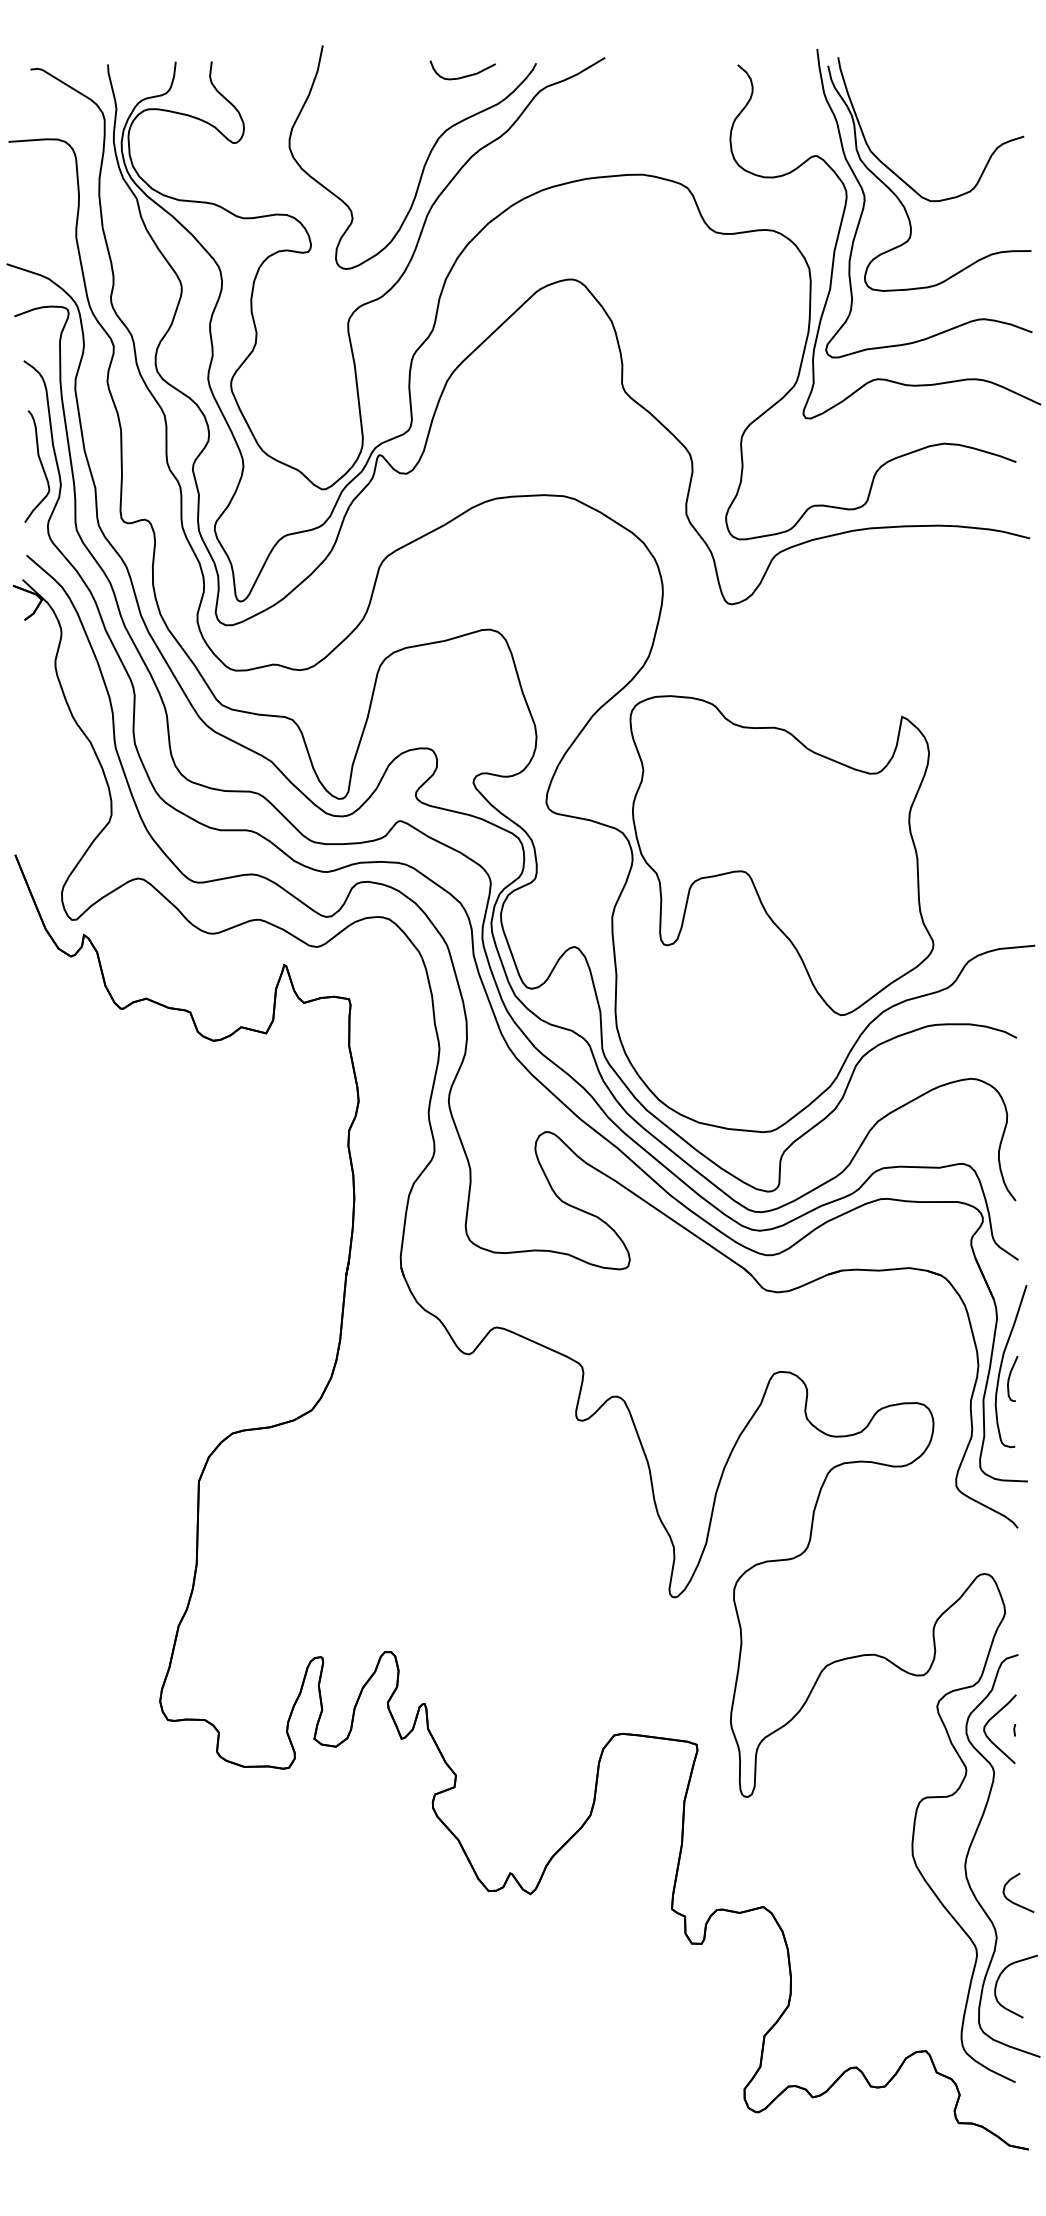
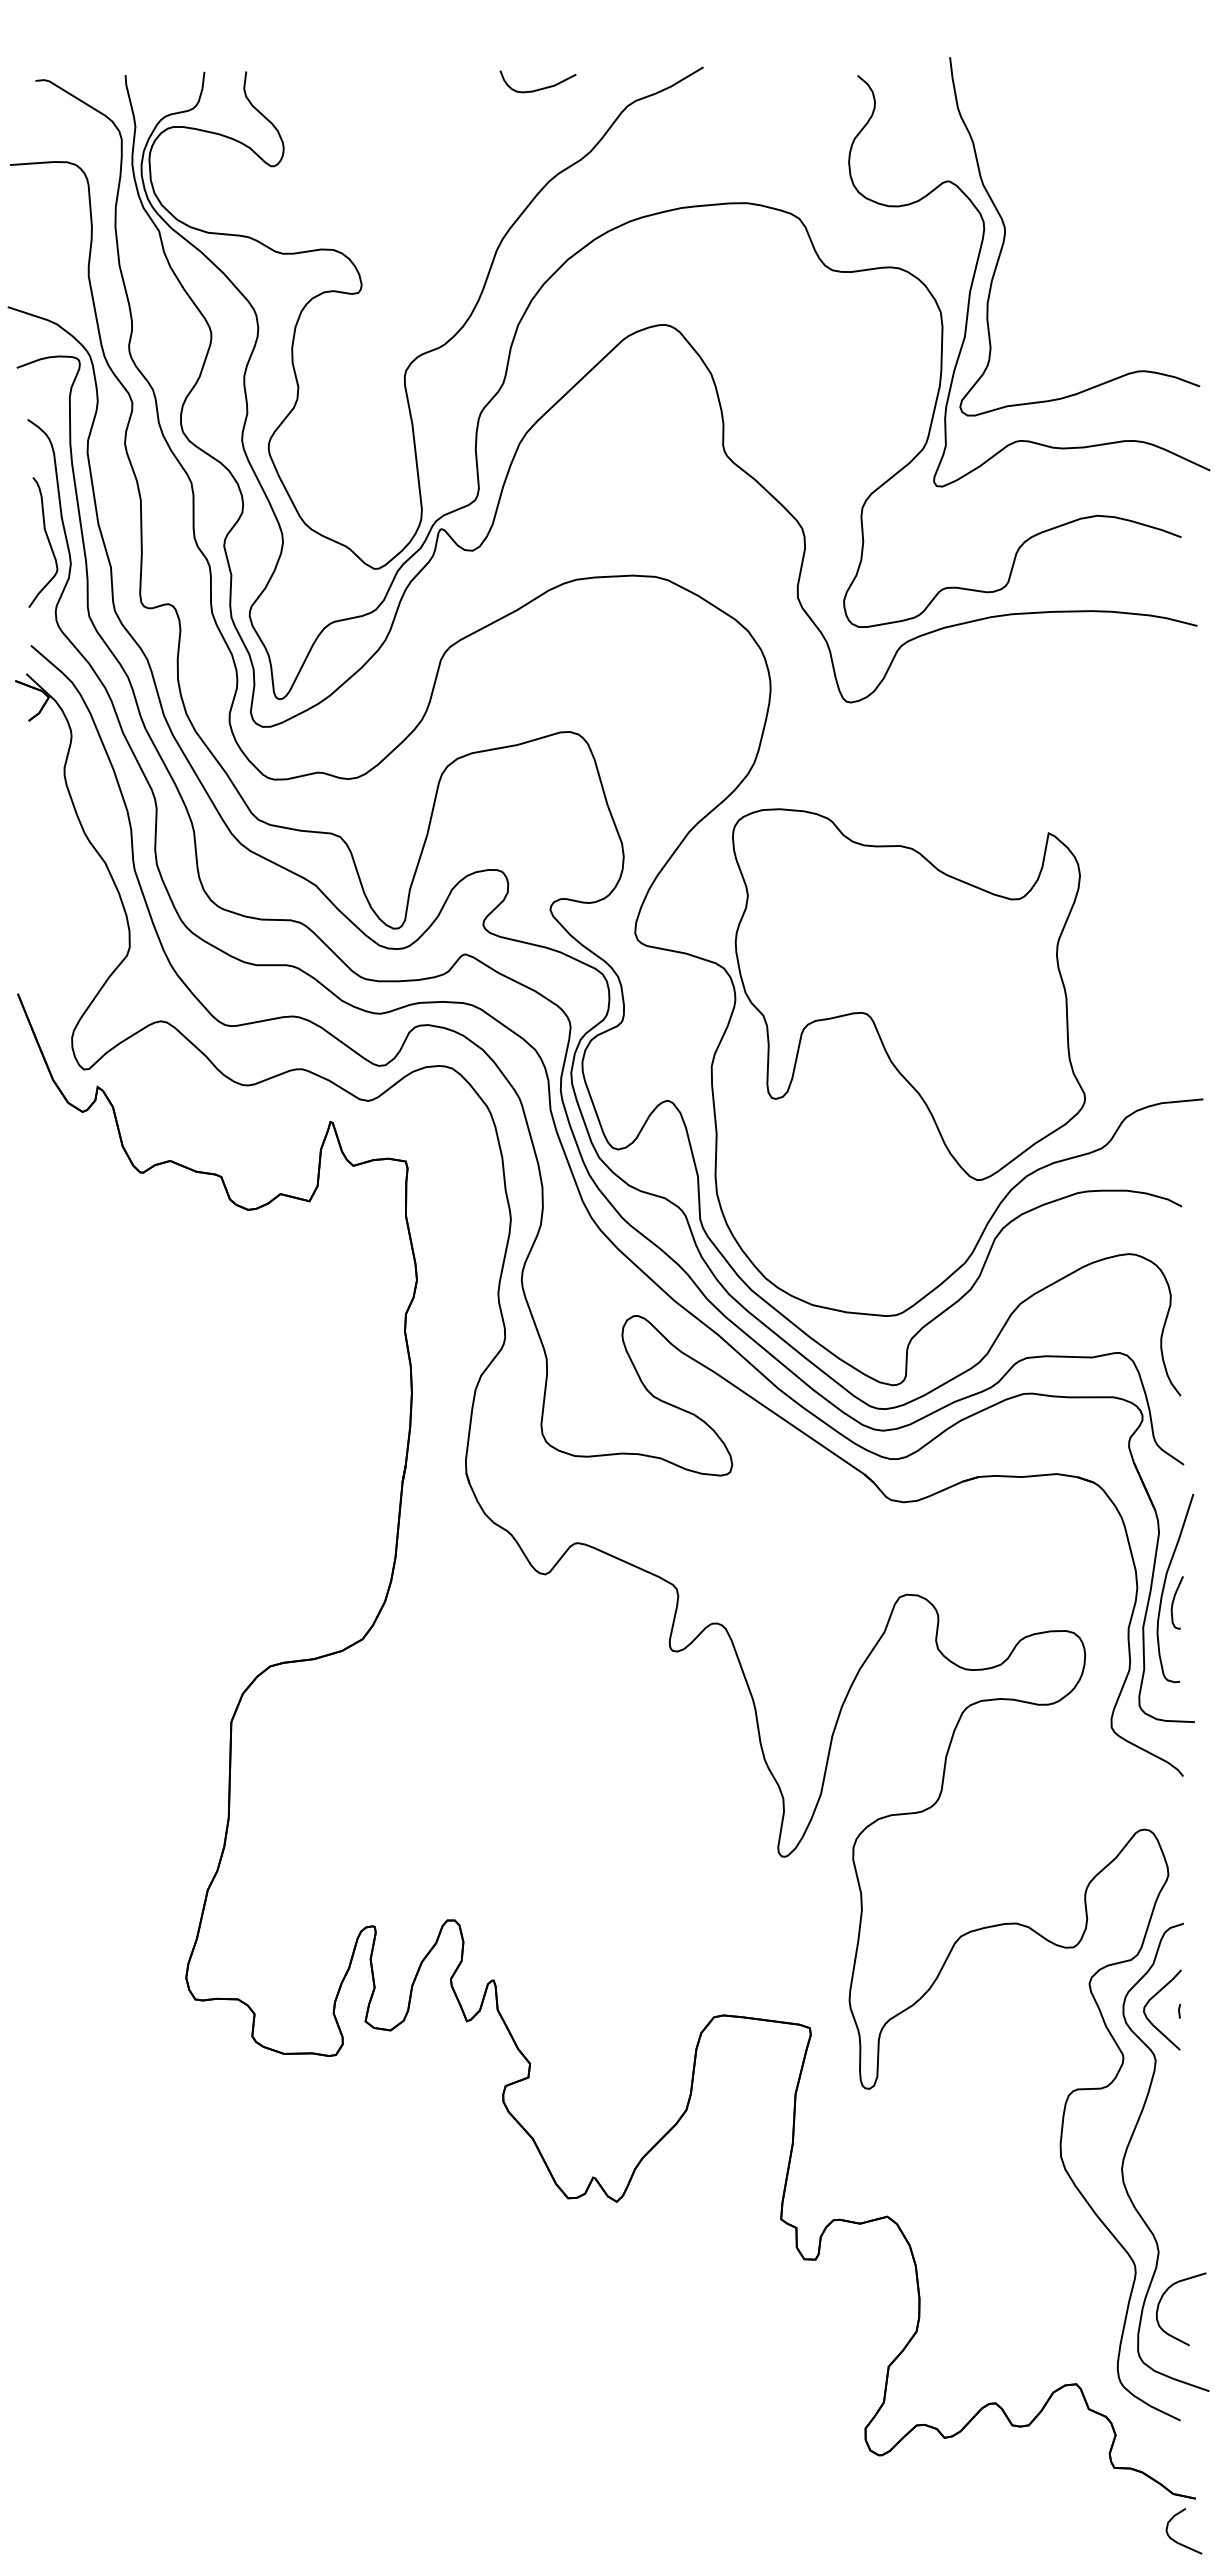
curve: (424, 163) -> (493, 190), removed
part: (915, 190) -> (1064, 221), removed
curve: (1012, 1901) -> (1177, 2541), moved

